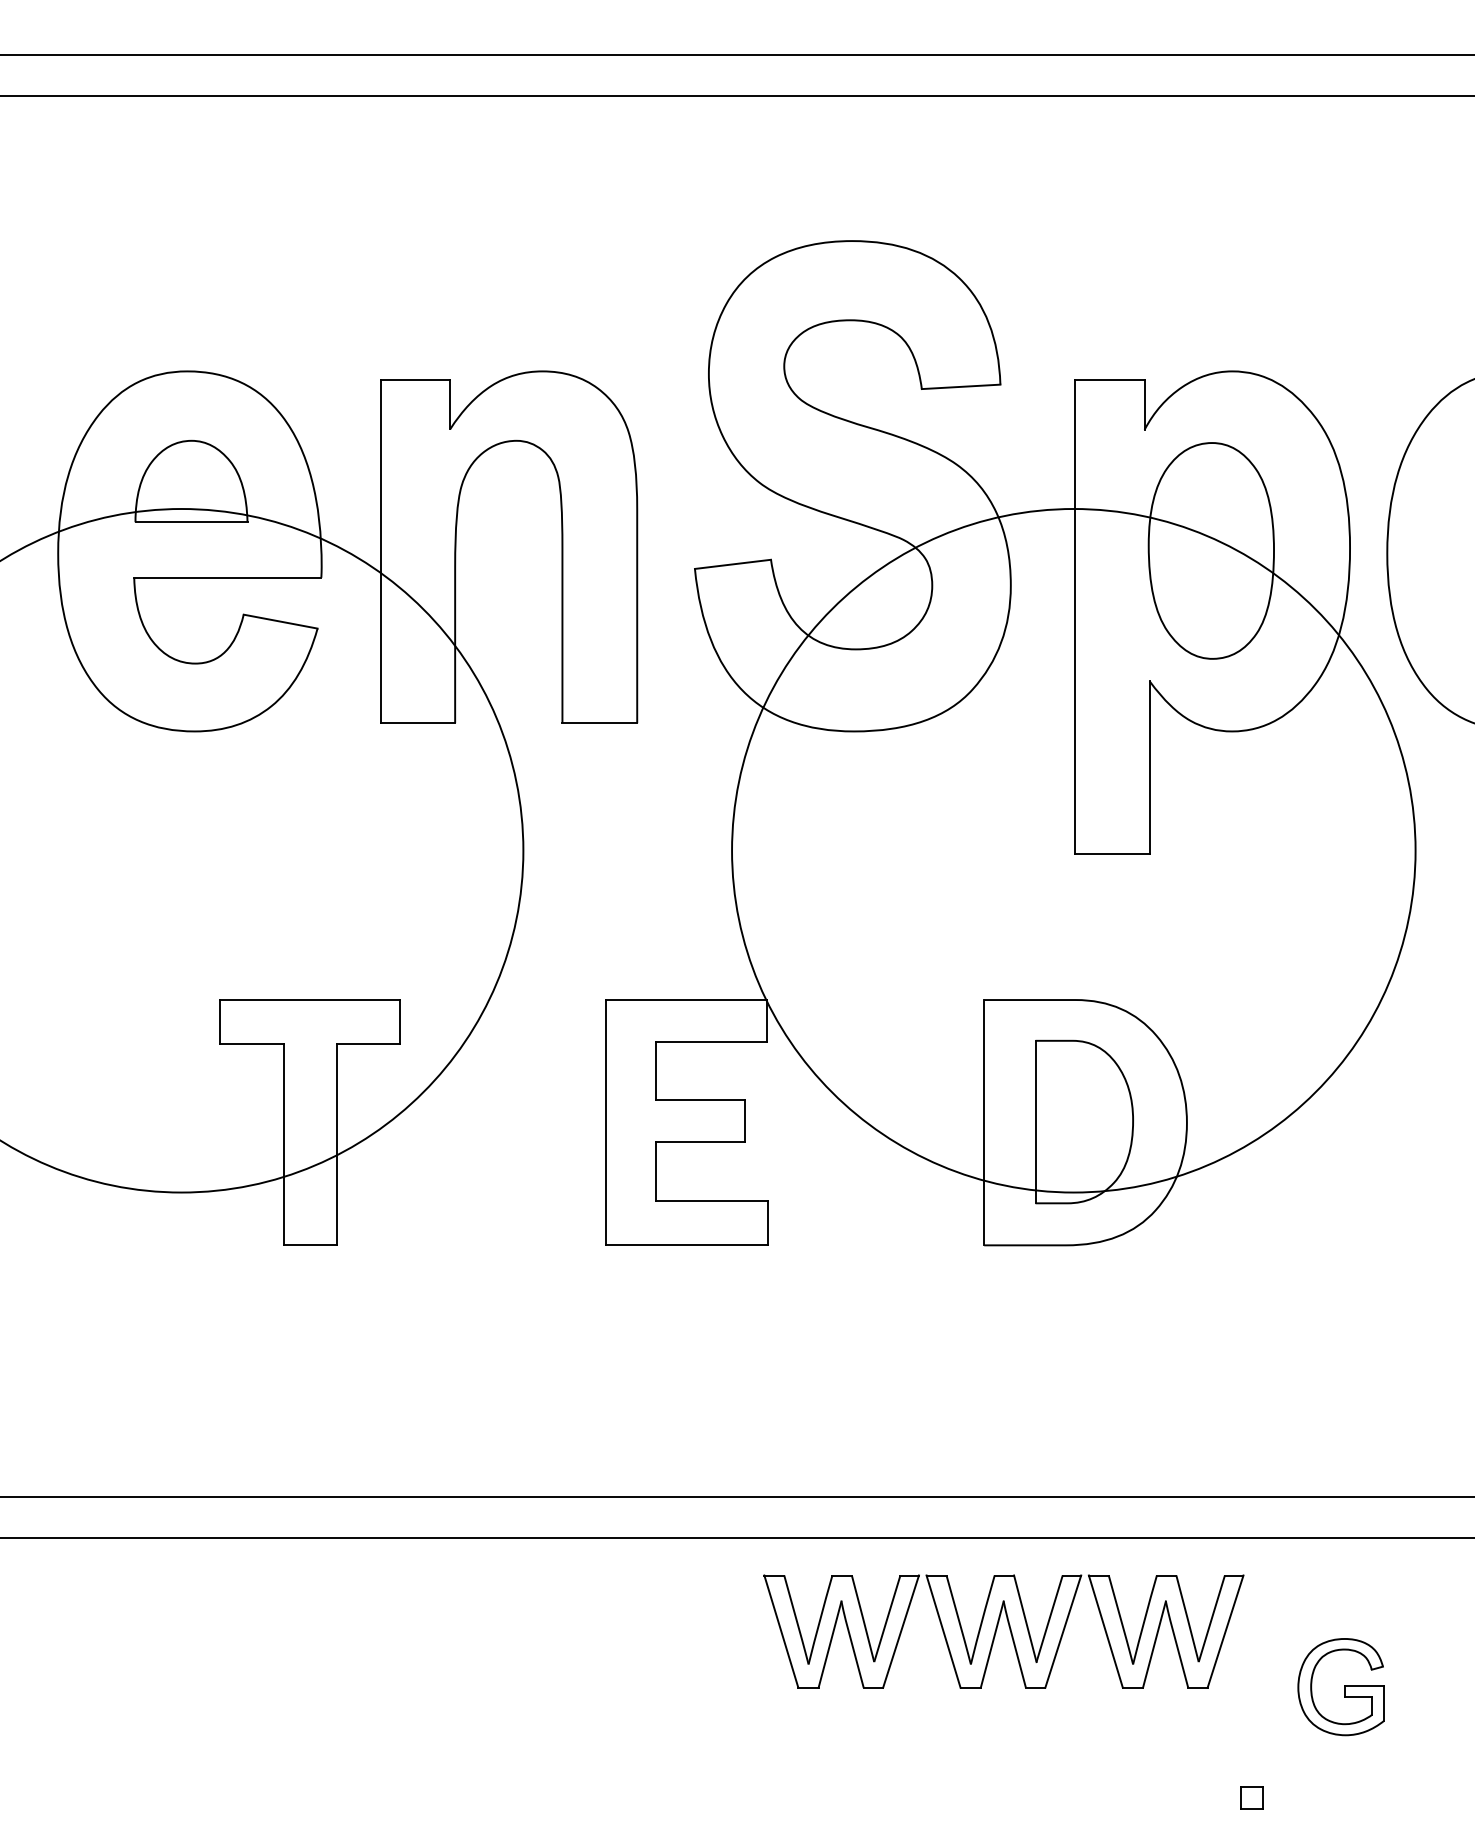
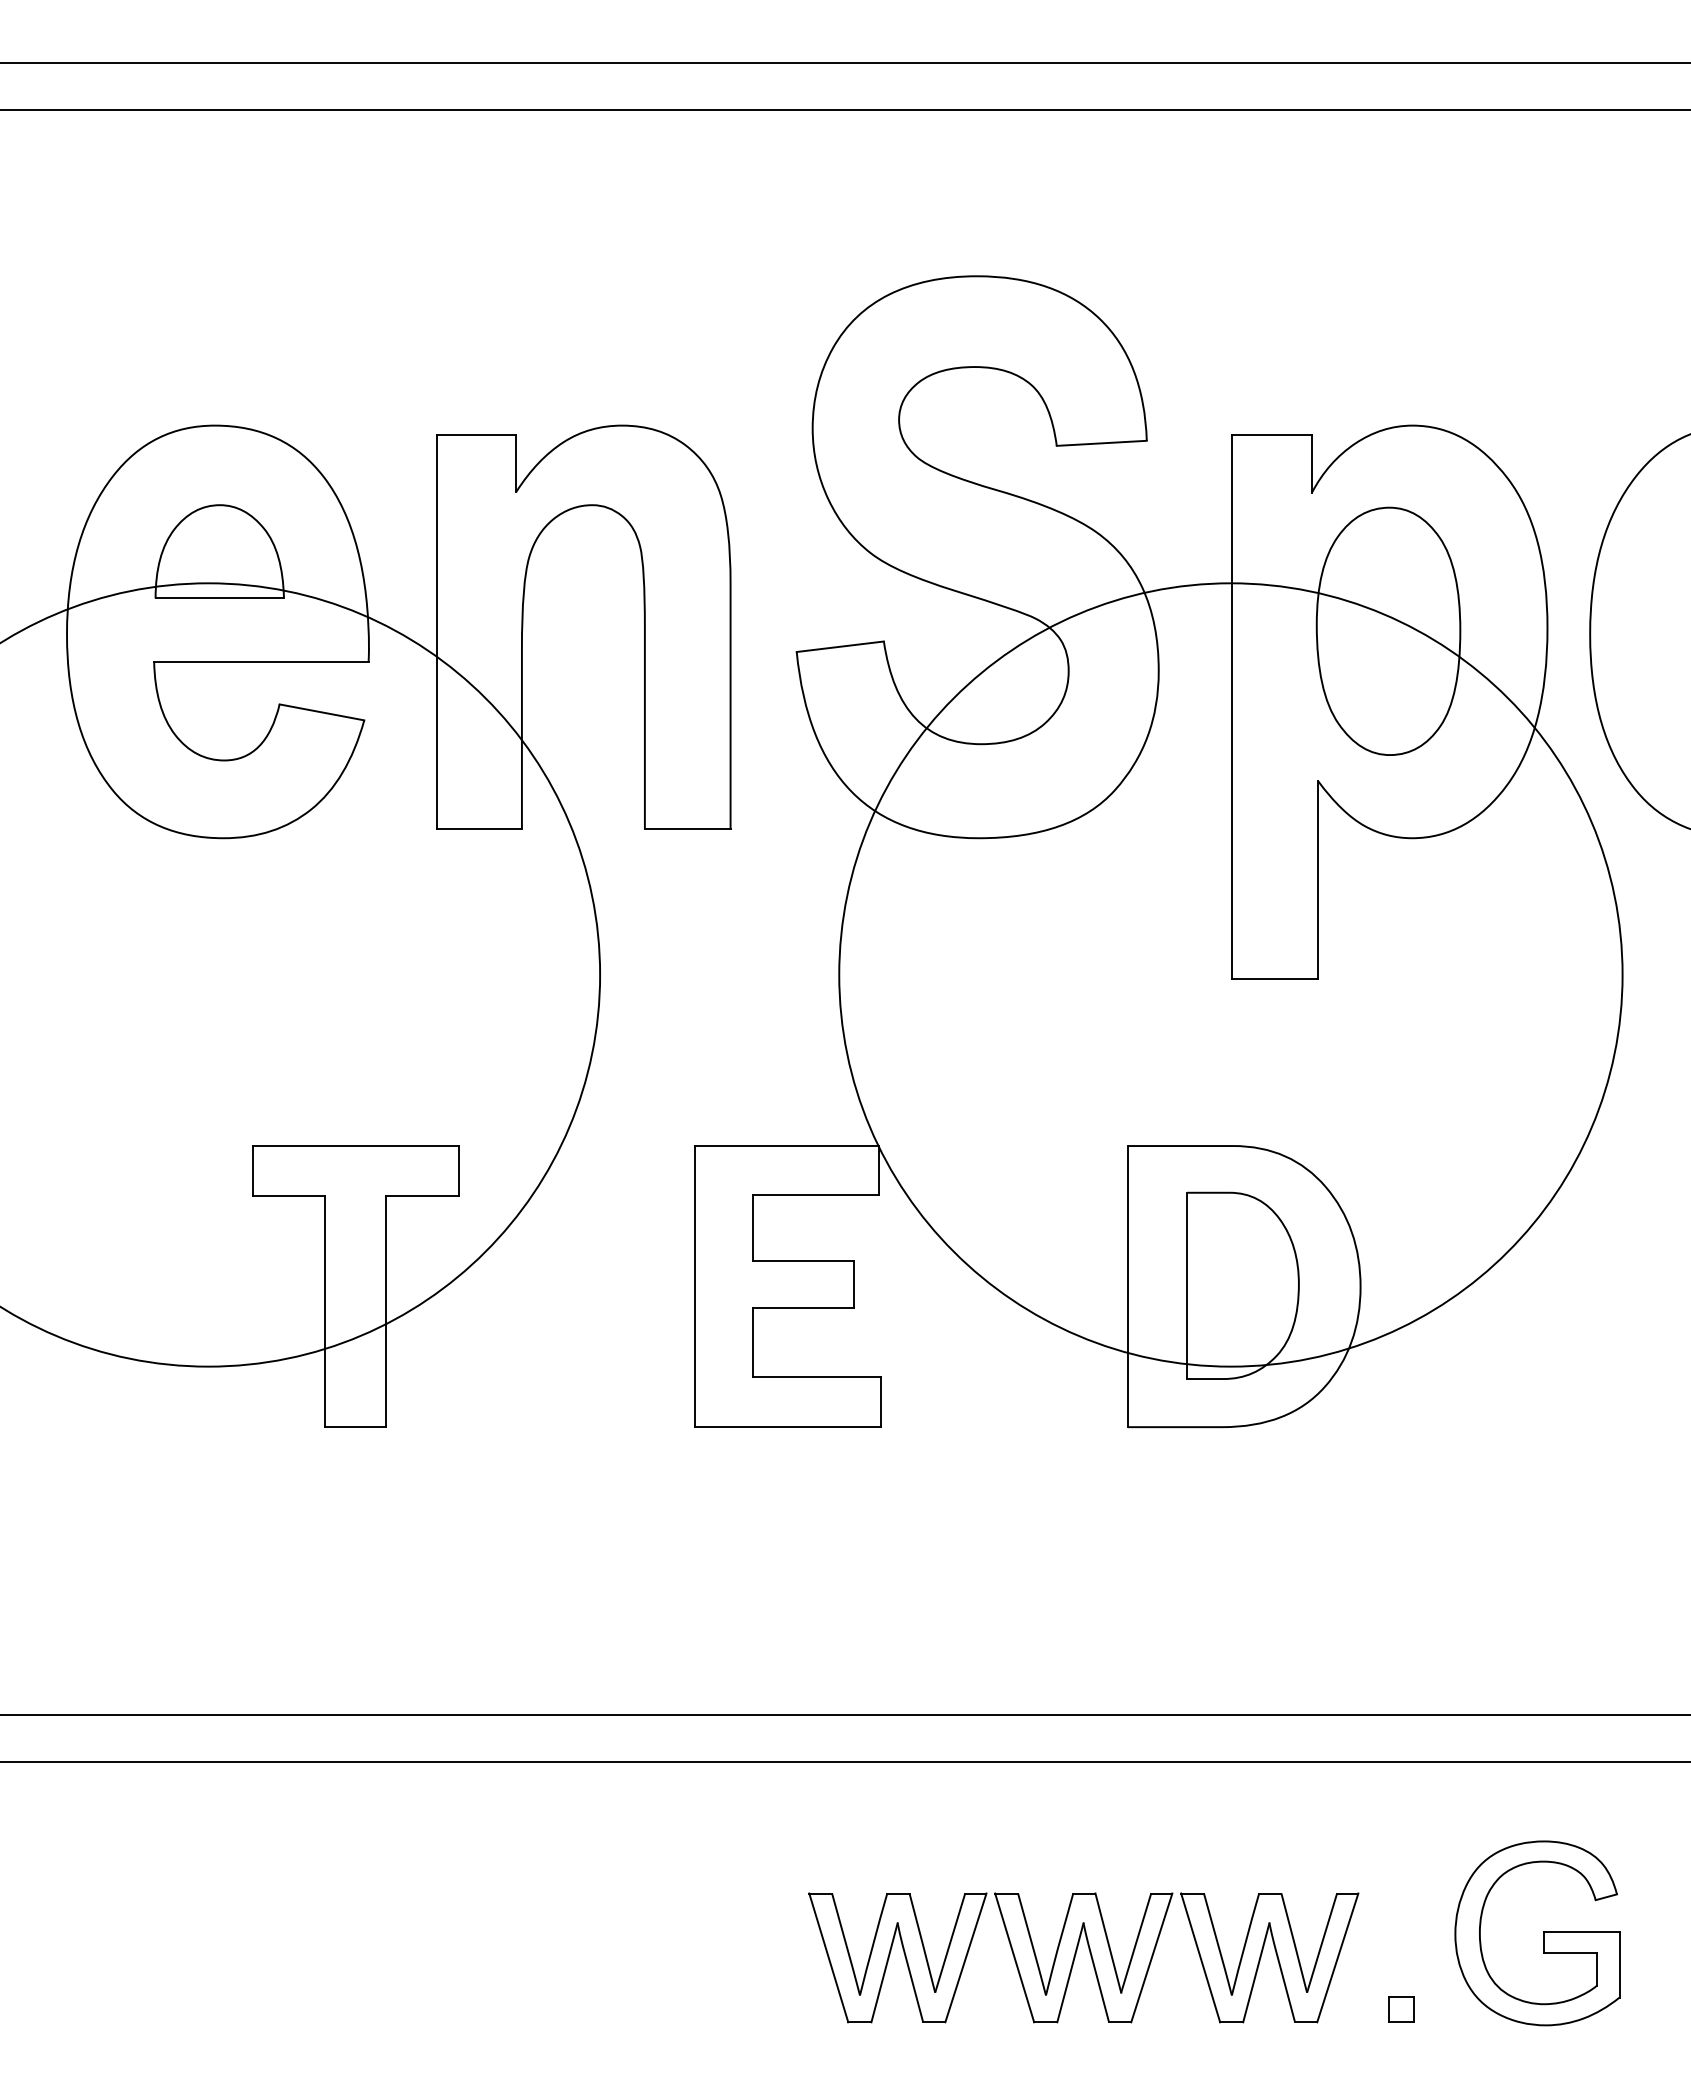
part: (1009, 1630) -> (1090, 1956), moved
part: (1341, 1687) -> (1537, 1933), size x1.67
part: (1252, 1797) -> (1401, 2009), moved

